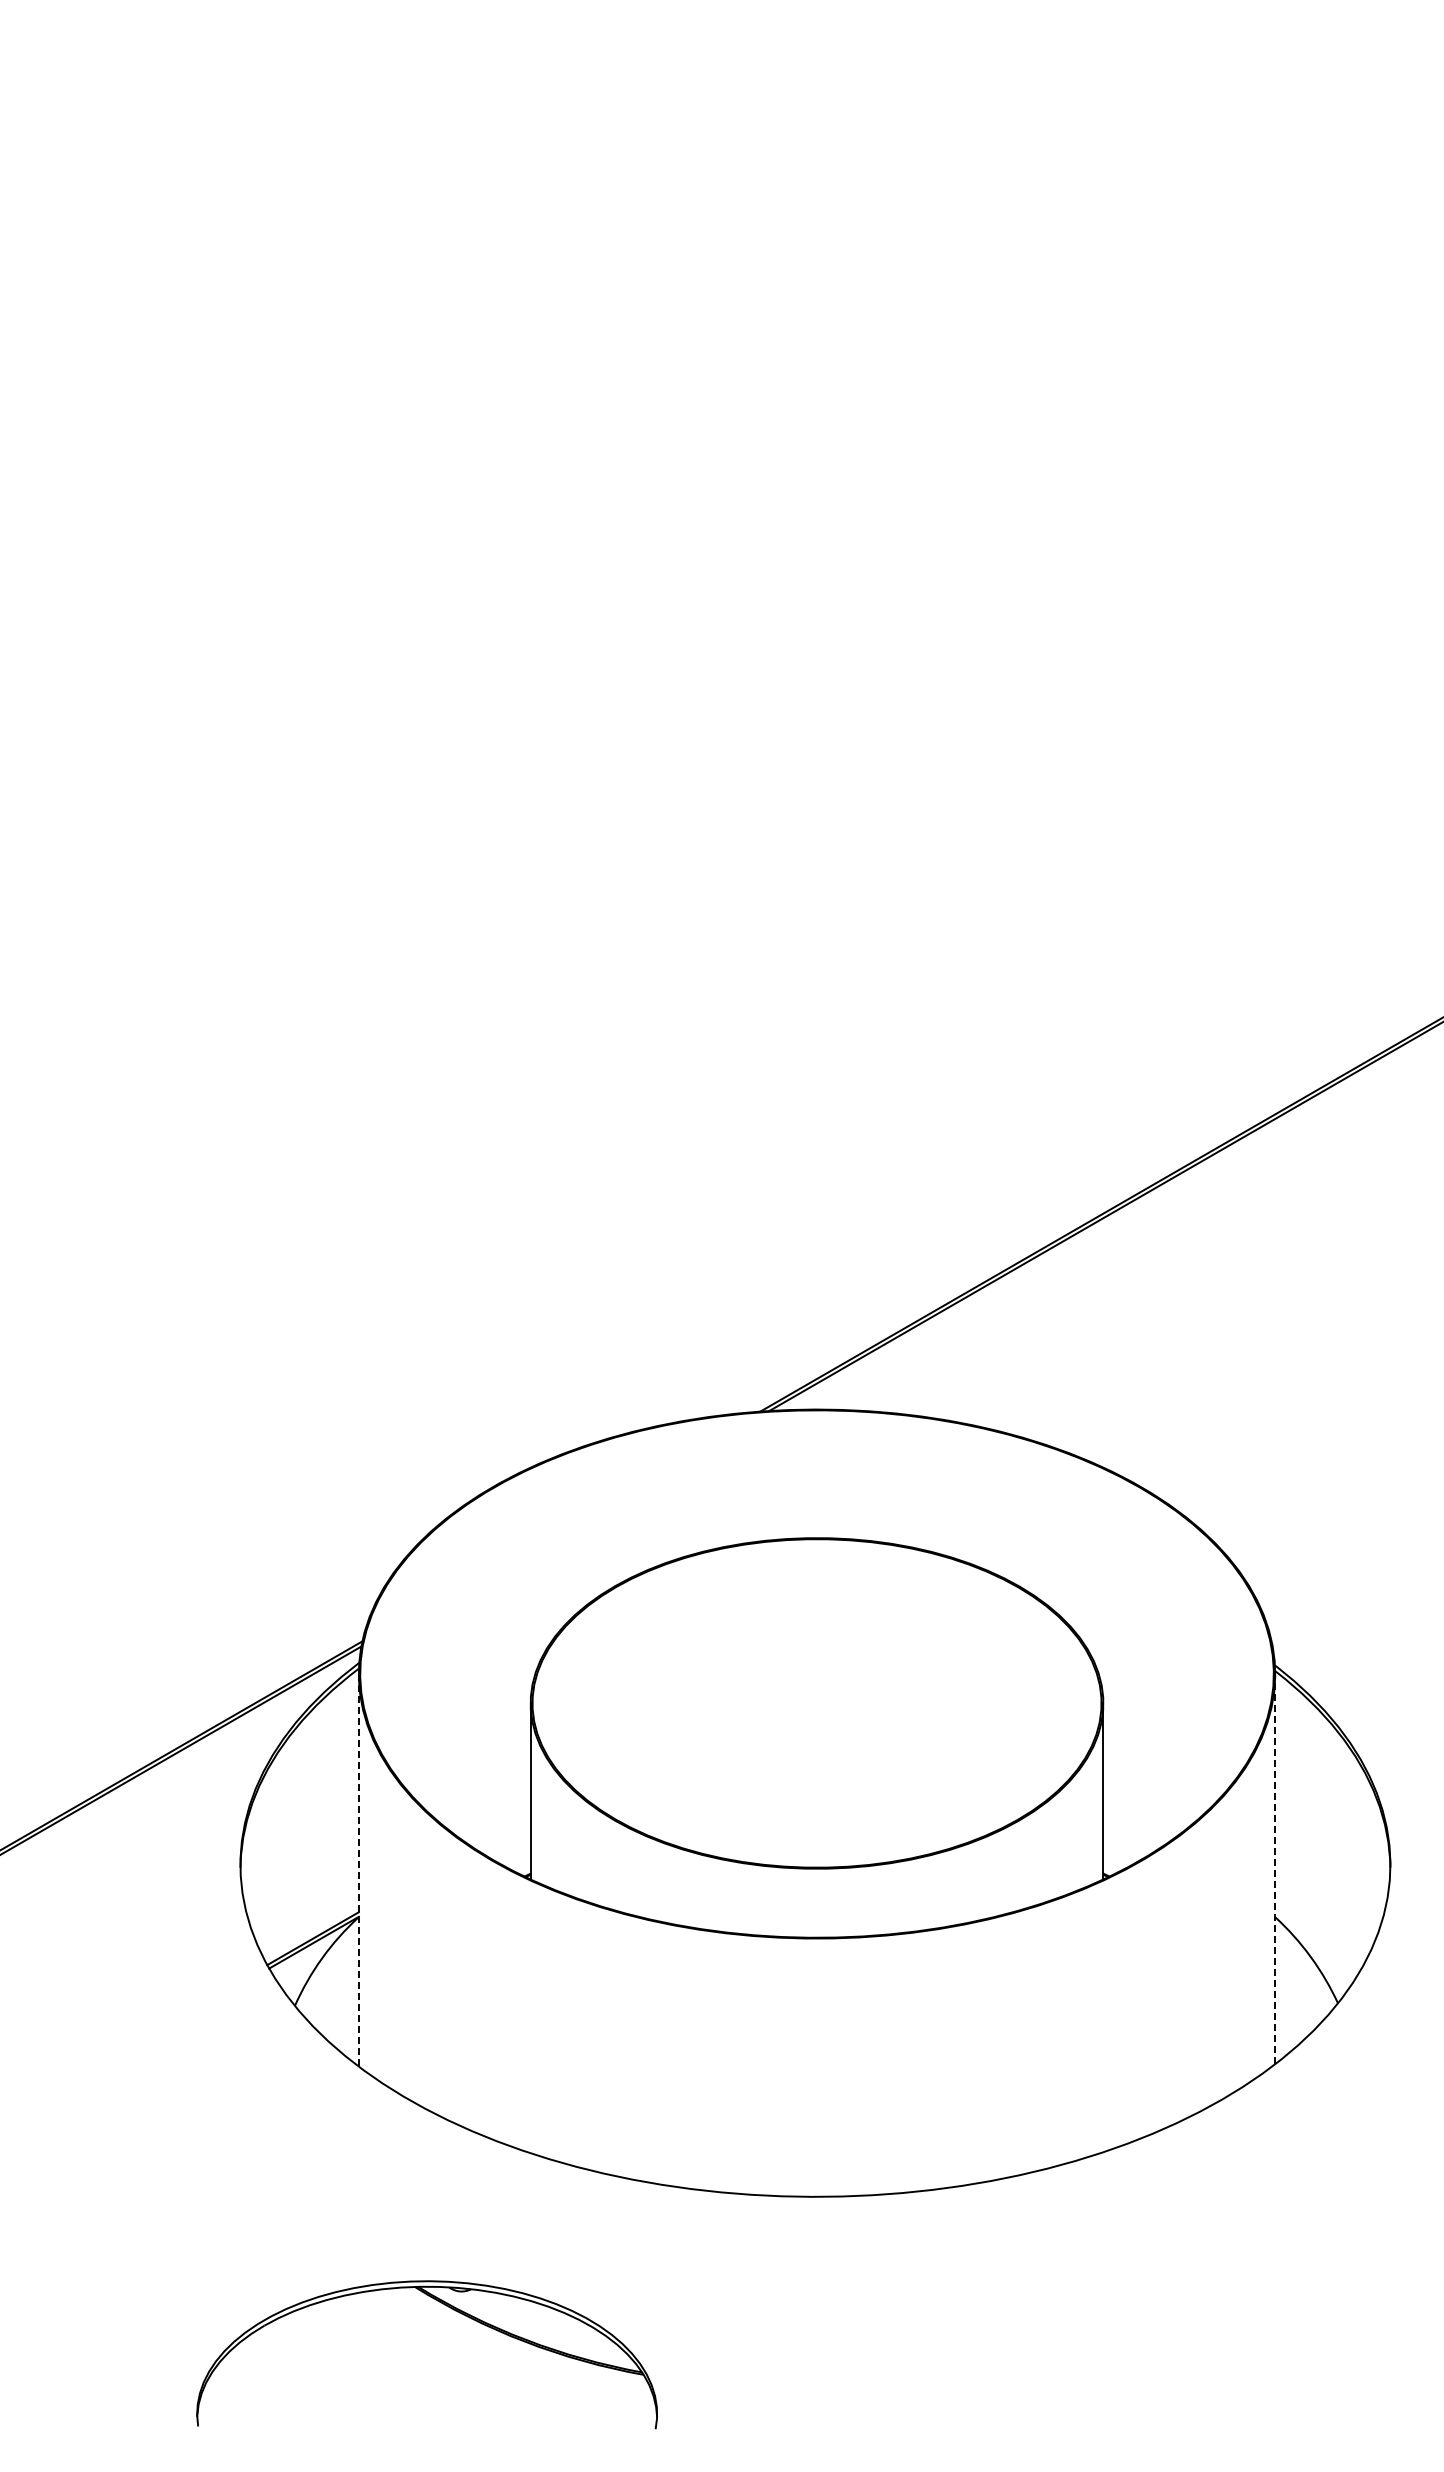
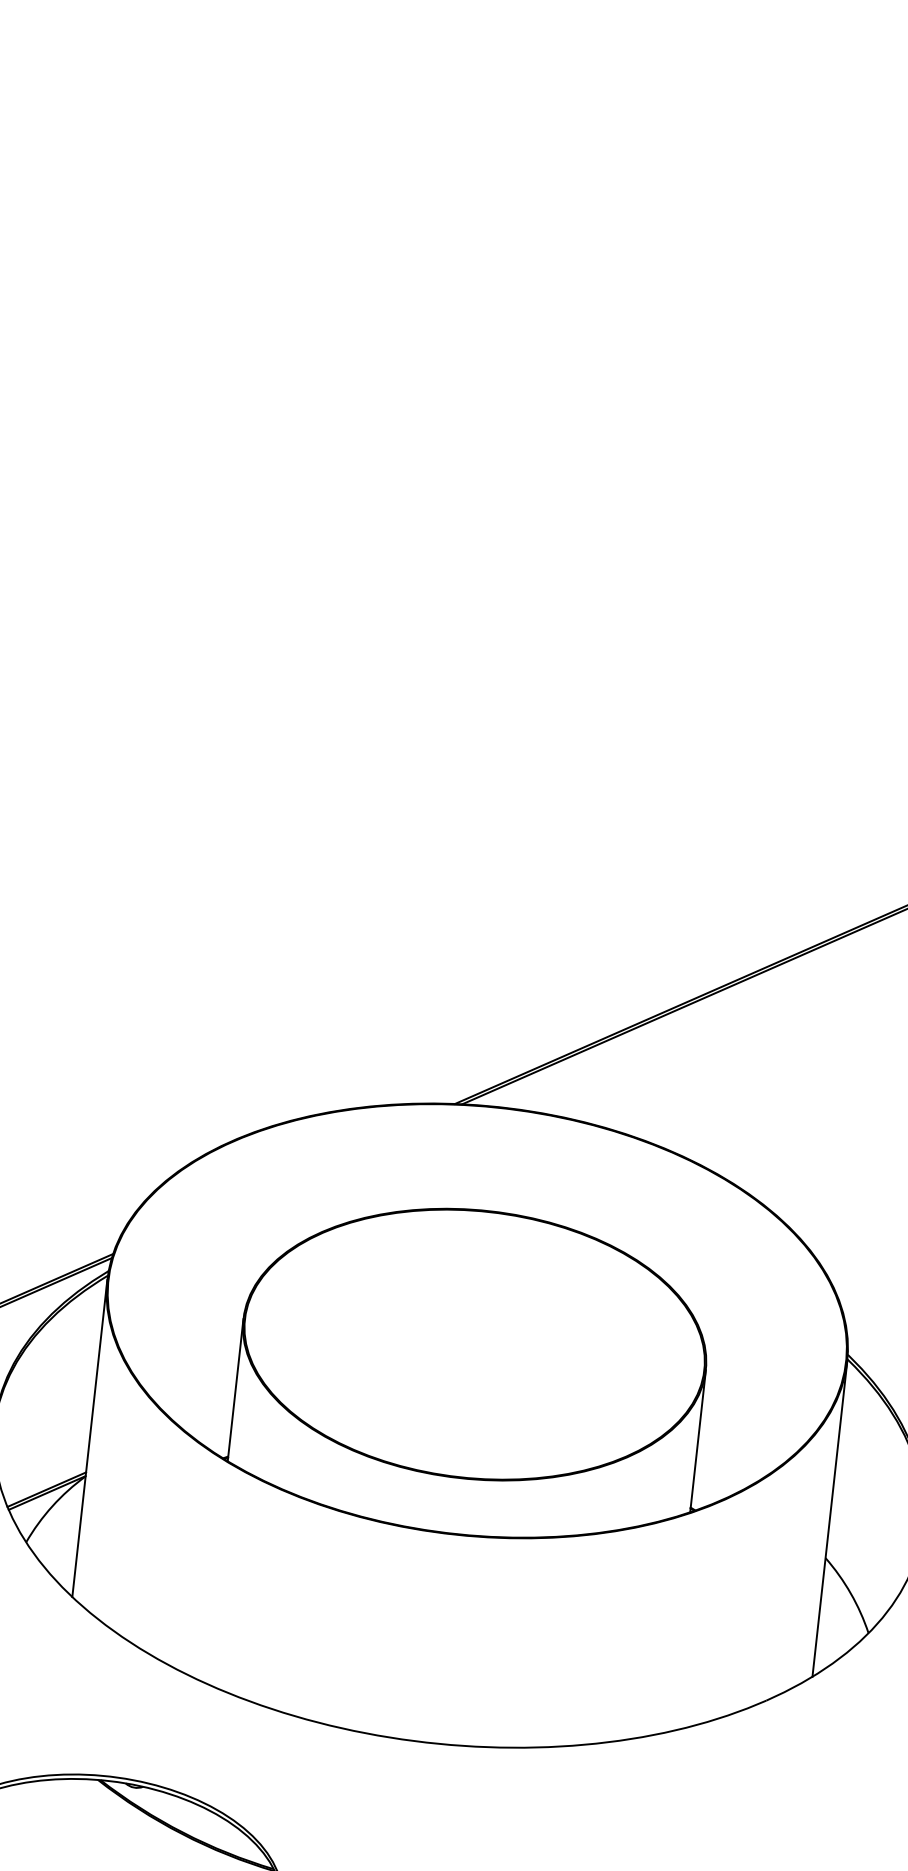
line: (1275, 1868) -> (830, 1518), dashed -> solid
line: (358, 1870) -> (89, 1438), dashed -> solid

